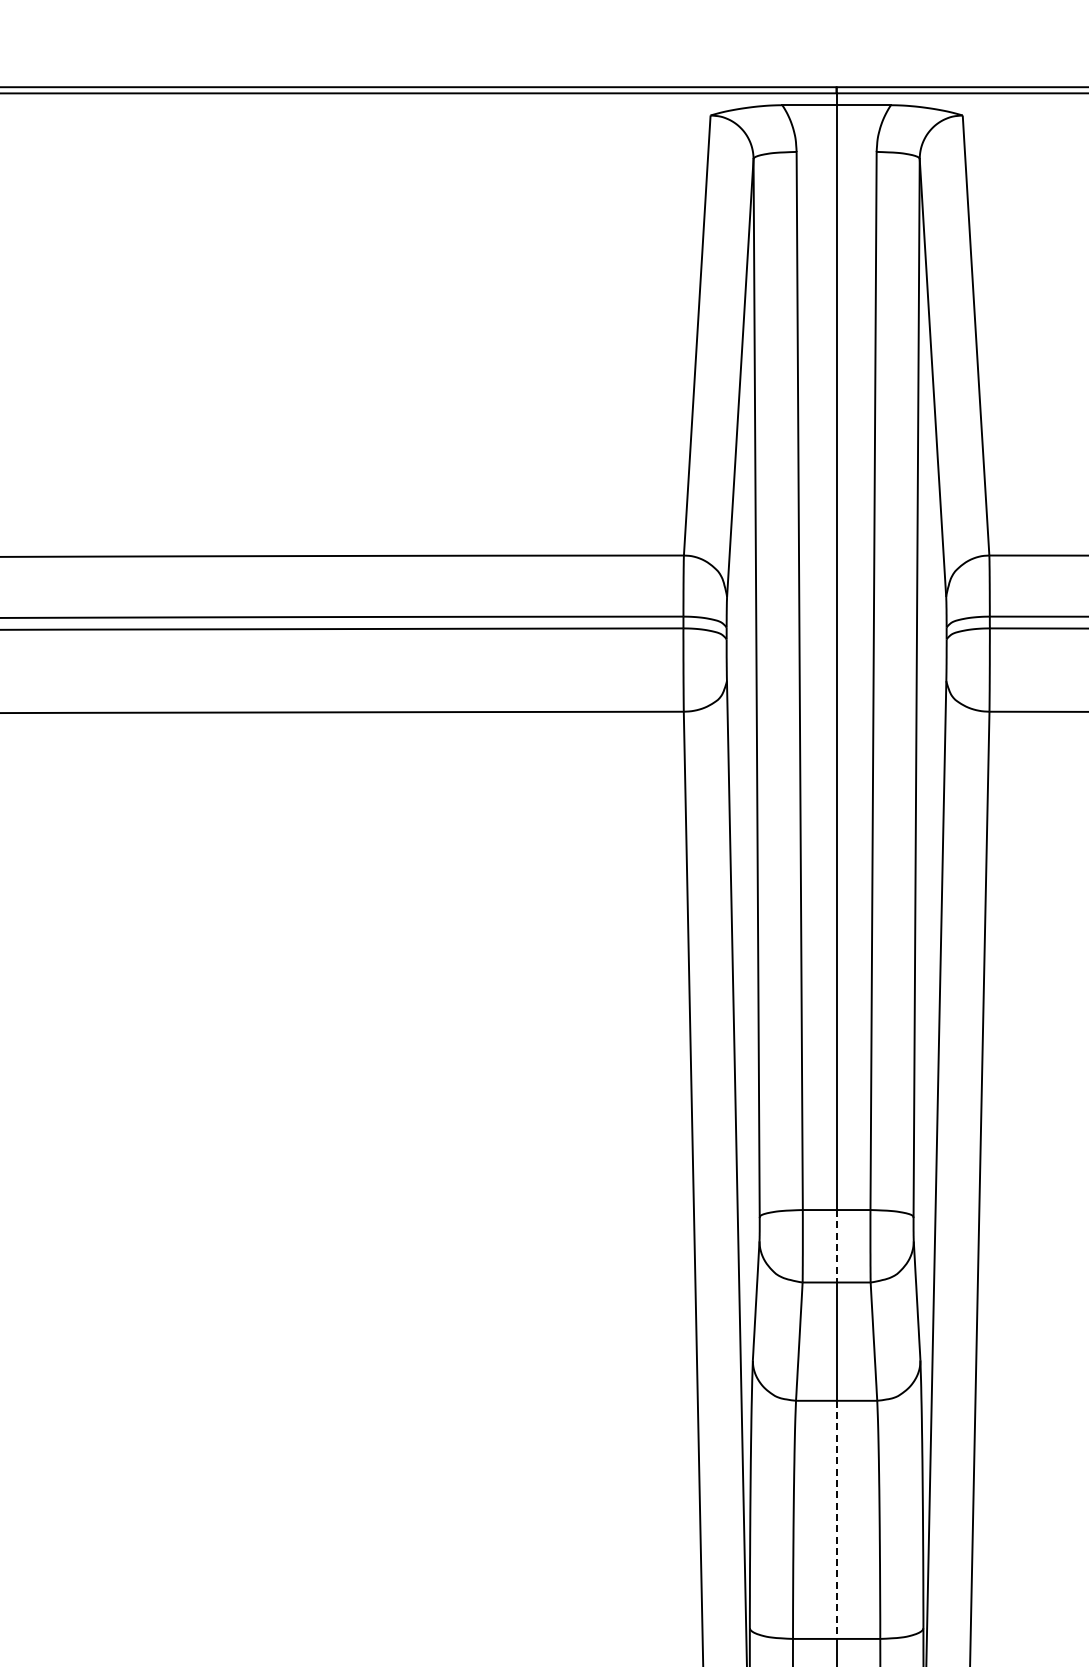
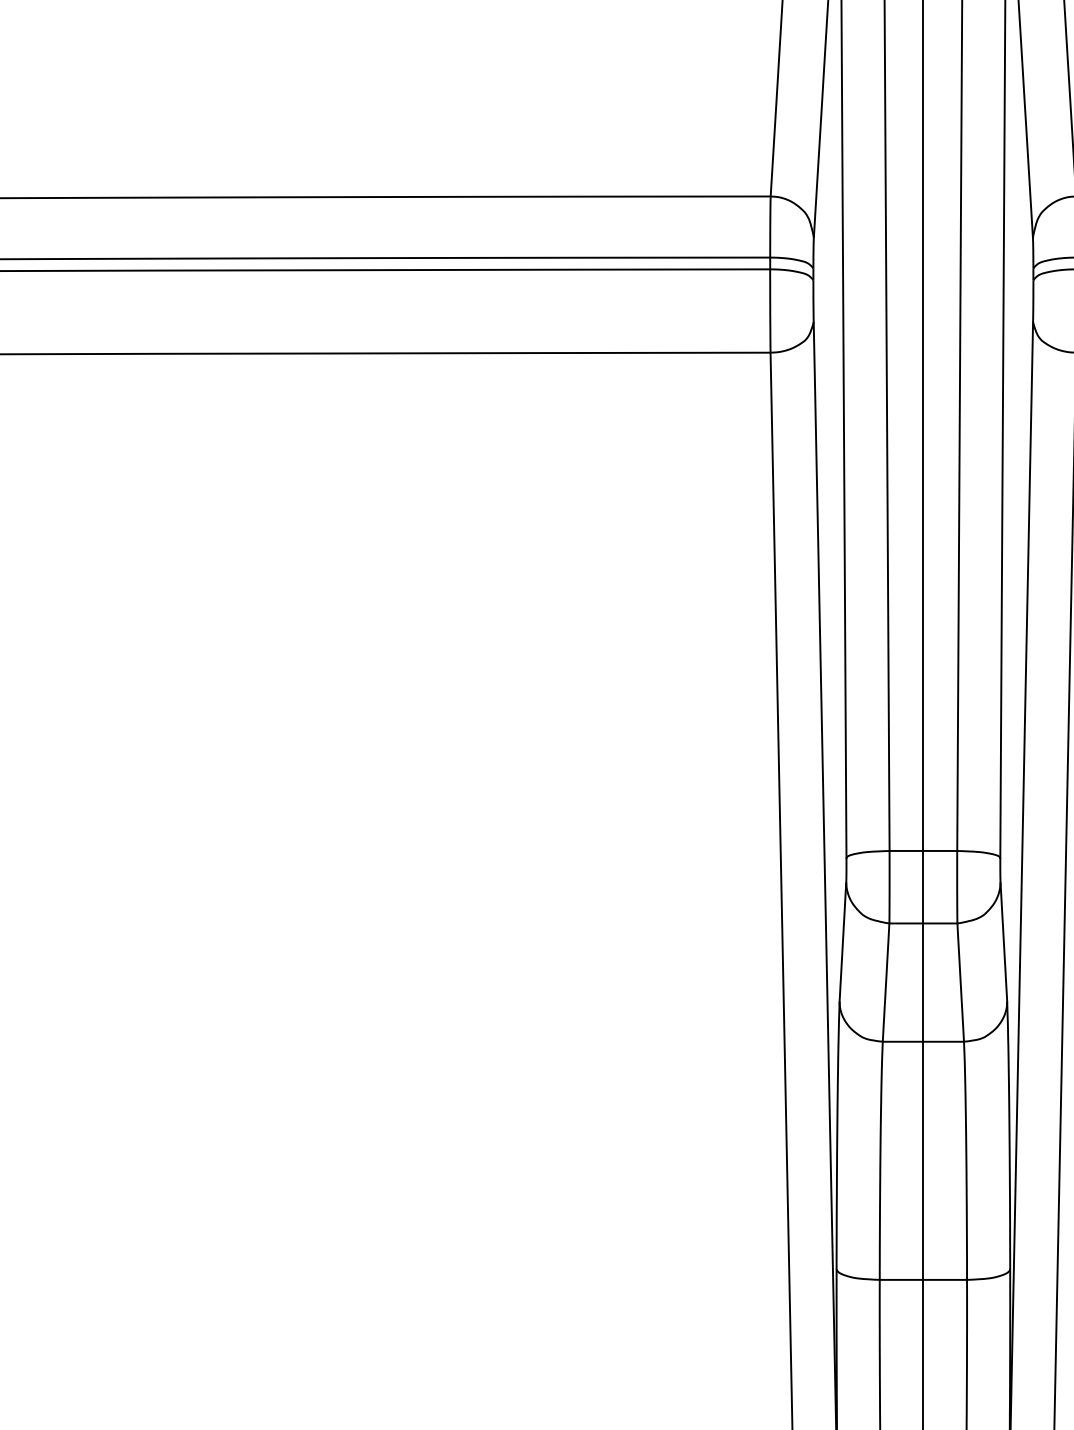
line: (836, 1246) -> (923, 887), dashed -> solid
line: (836, 1520) -> (923, 1161), dashed -> solid

